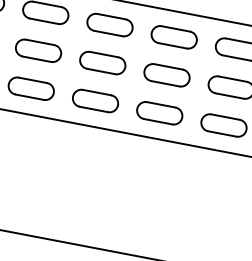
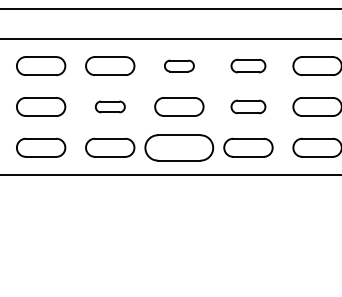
part: (110, 24) -> (179, 65), size x0.6
part: (174, 36) -> (248, 65), size x0.7
part: (38, 50) -> (110, 106), size x0.6
part: (167, 74) -> (248, 106), size x0.7
part: (95, 100) -> (179, 147), size x1.4

